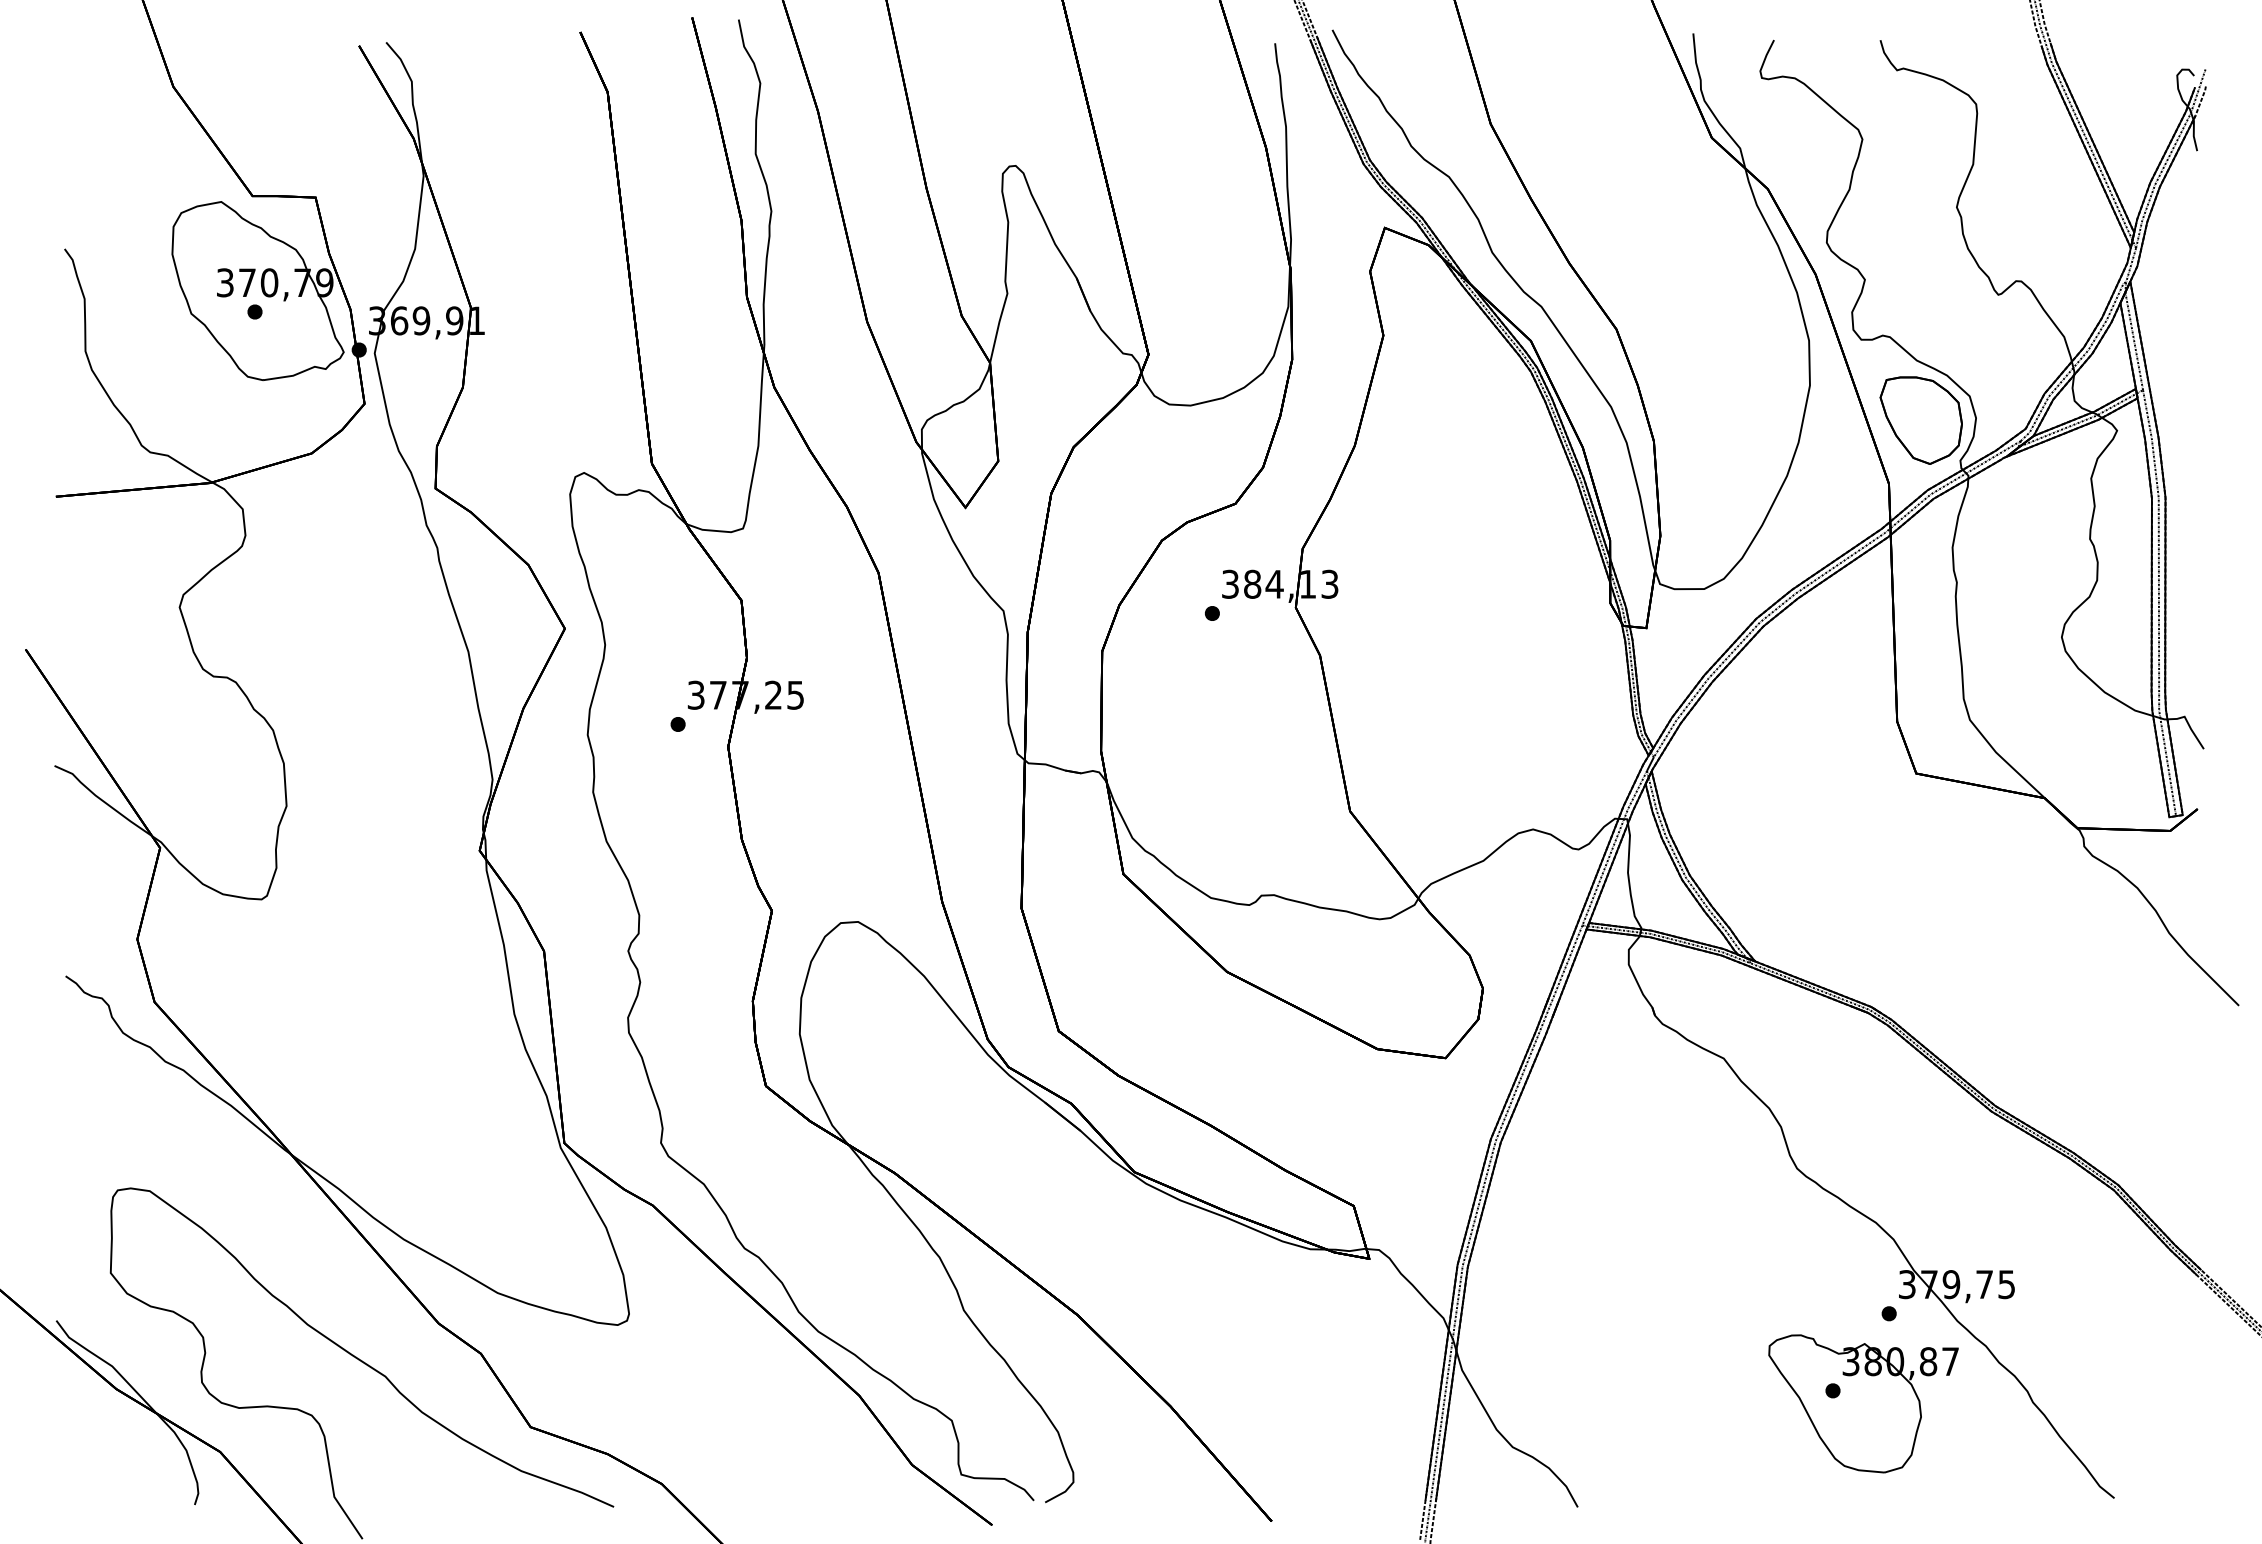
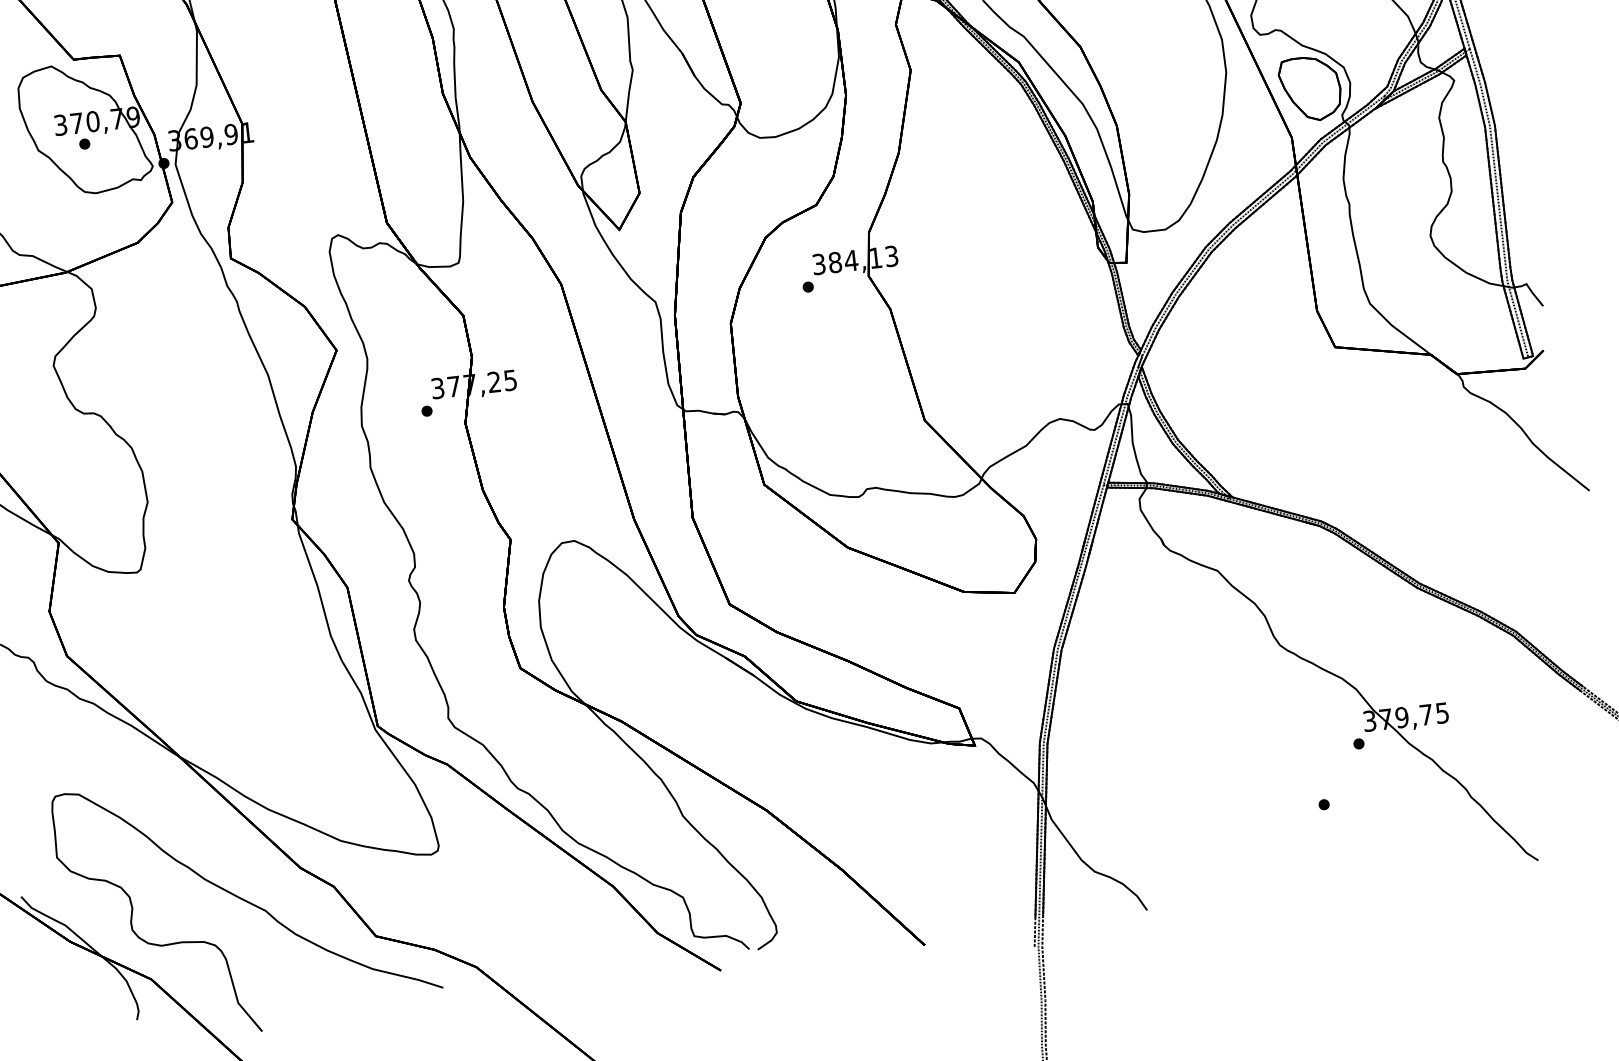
part: (1863, 1403) -> (1347, 811), removed

